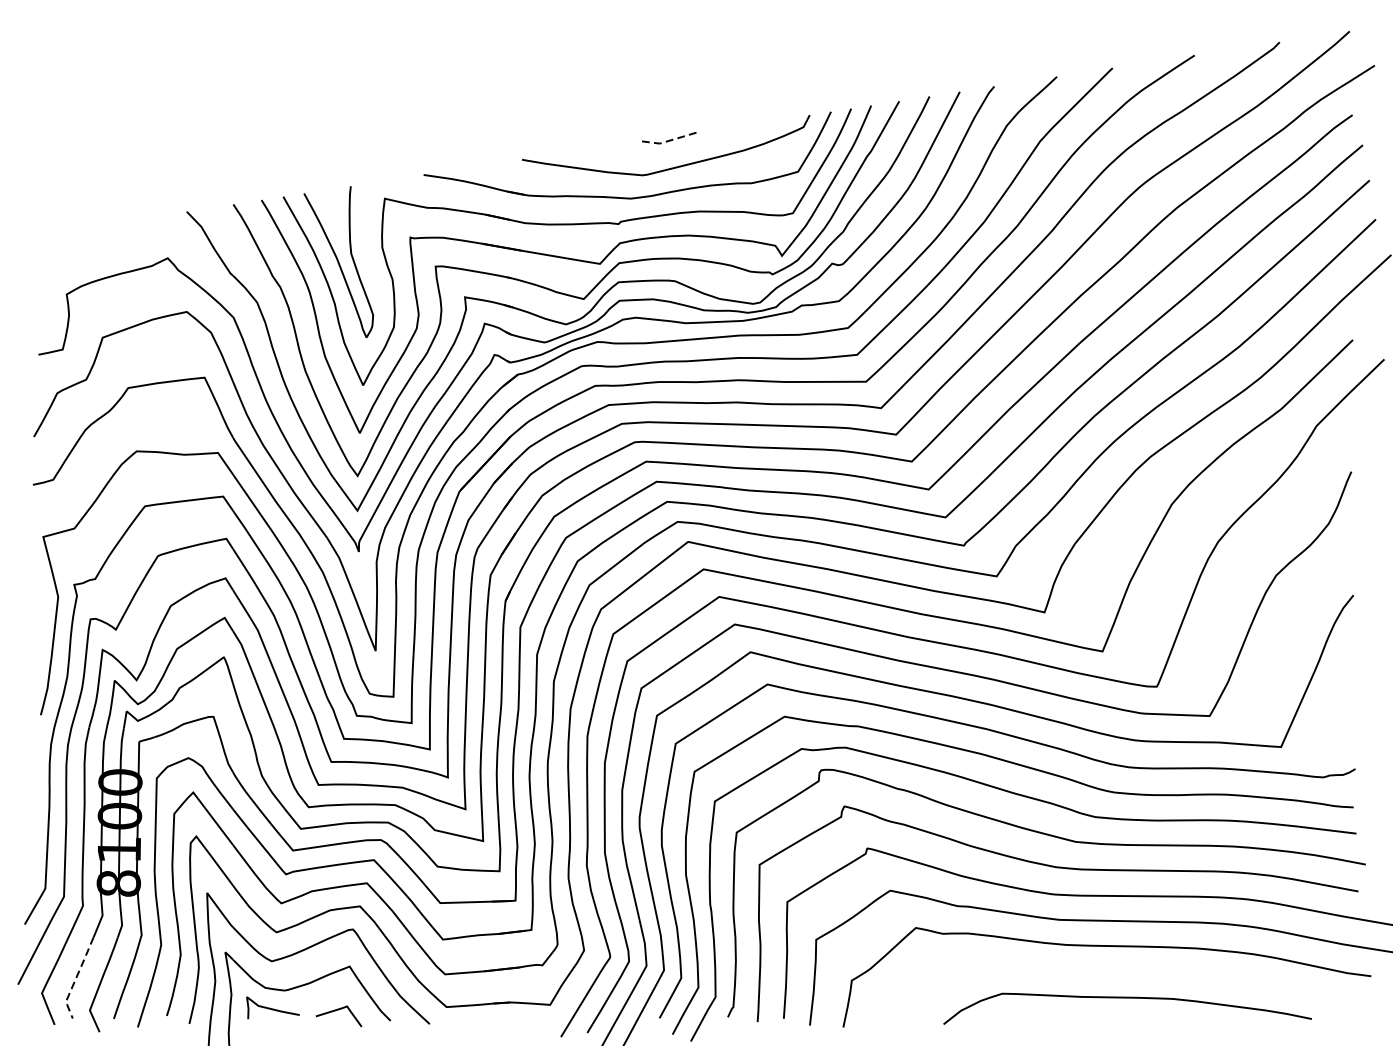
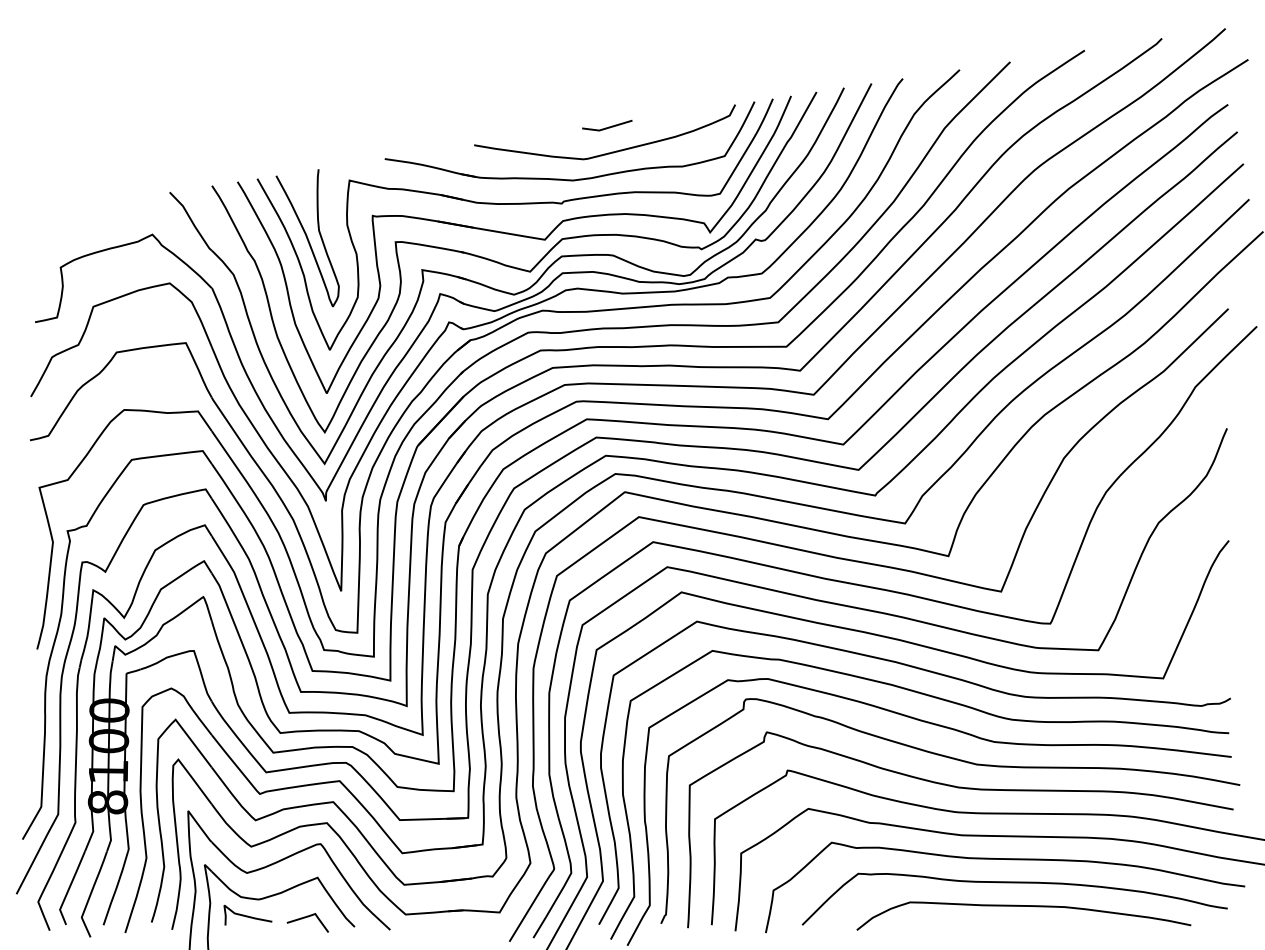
line: (667, 141) -> (606, 128), dashed -> solid
curve: (1117, 972) -> (1014, 883), added
line: (76, 978) -> (69, 888), dashed -> solid

